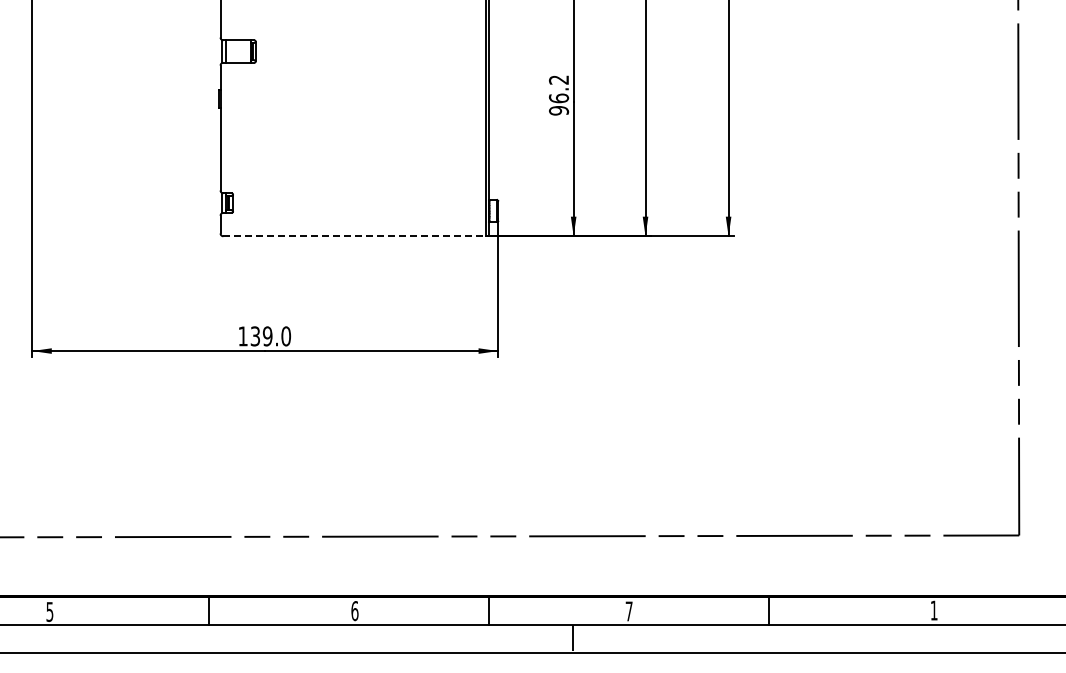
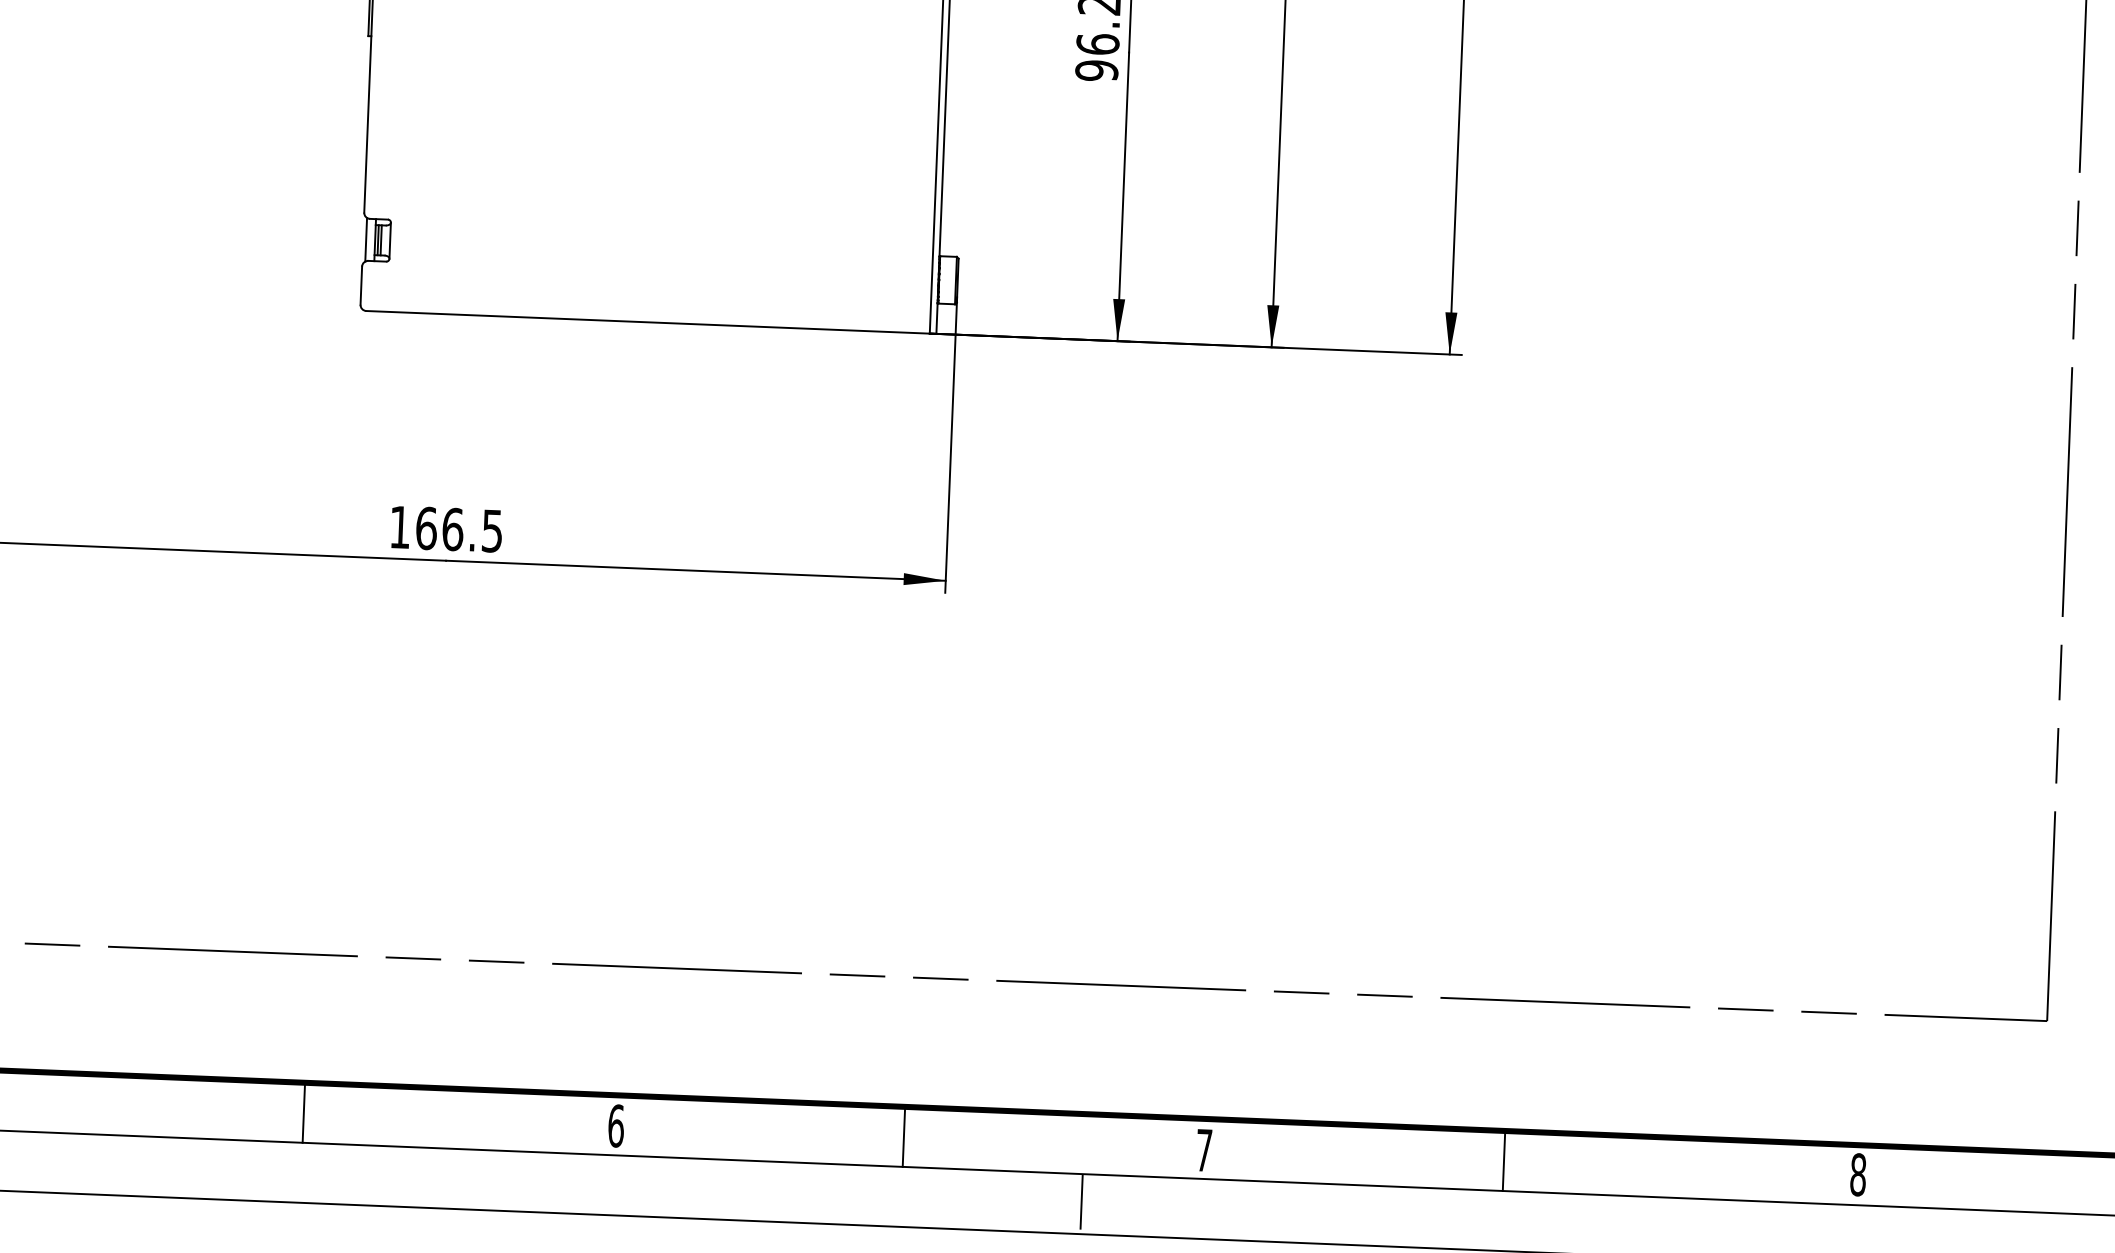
line: (356, 236) -> (651, 322), dashed -> solid
text: (270, 336) -> (458, 529), 139.0 -> 166.5
text: (933, 610) -> (1856, 1174), 1 -> 8

